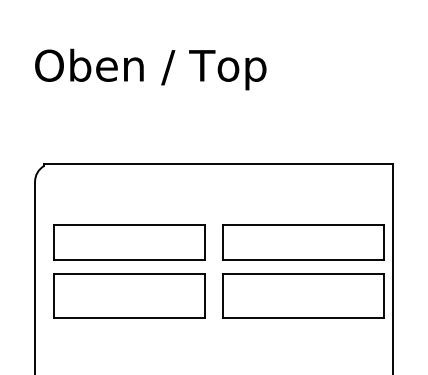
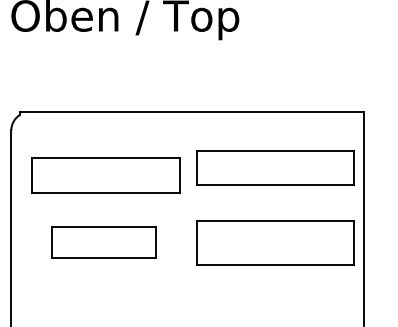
part: (129, 242) -> (106, 175), moved
part: (303, 242) -> (275, 167), moved
part: (129, 295) -> (104, 242), size x0.7

